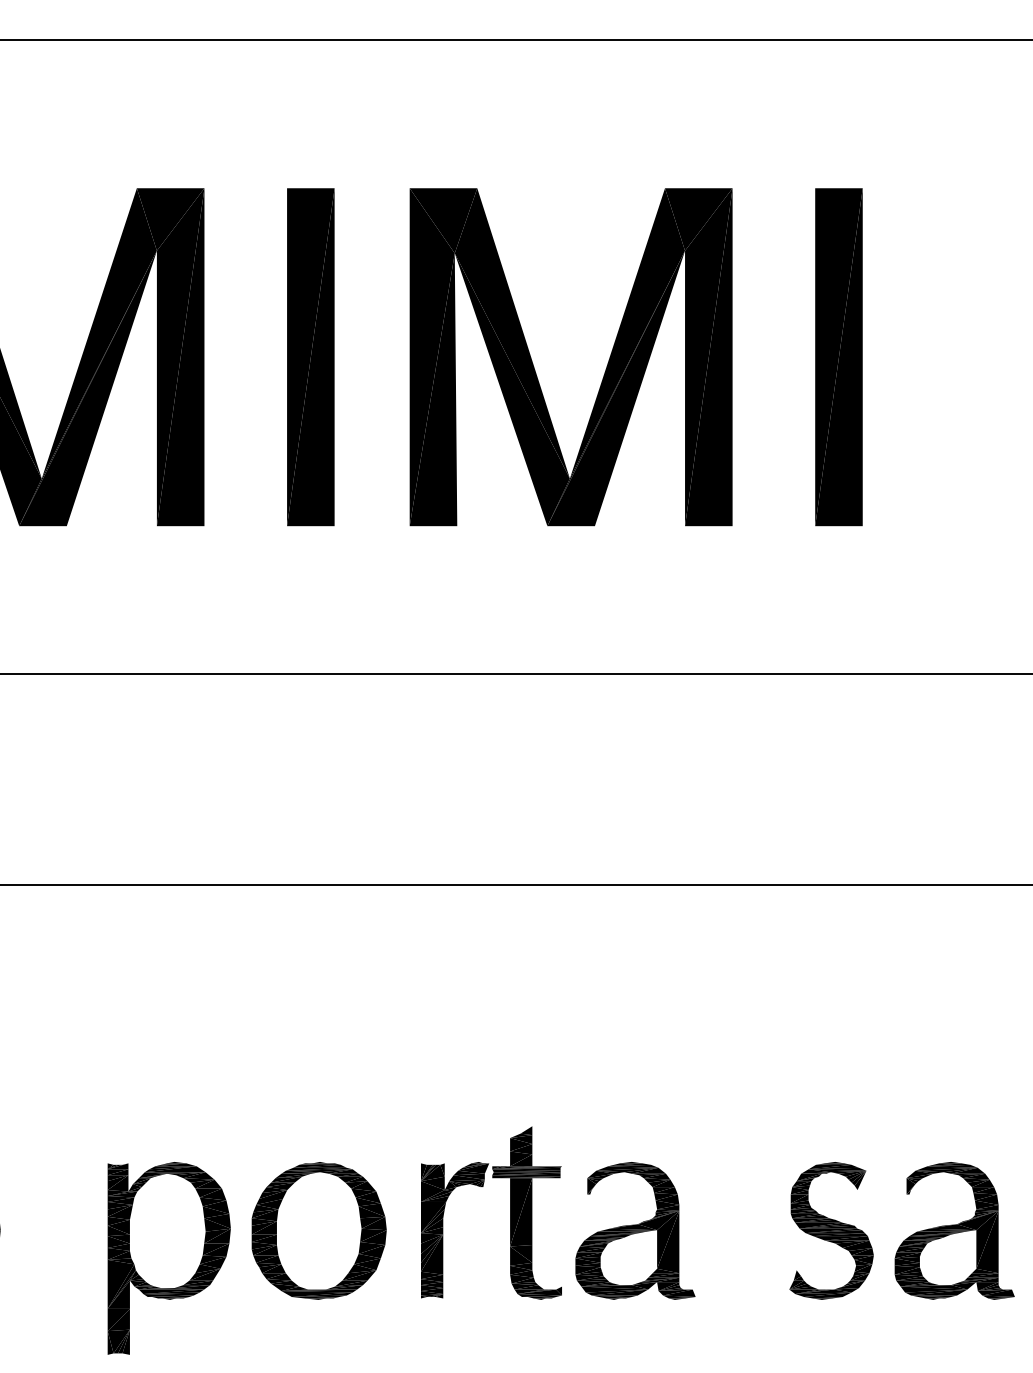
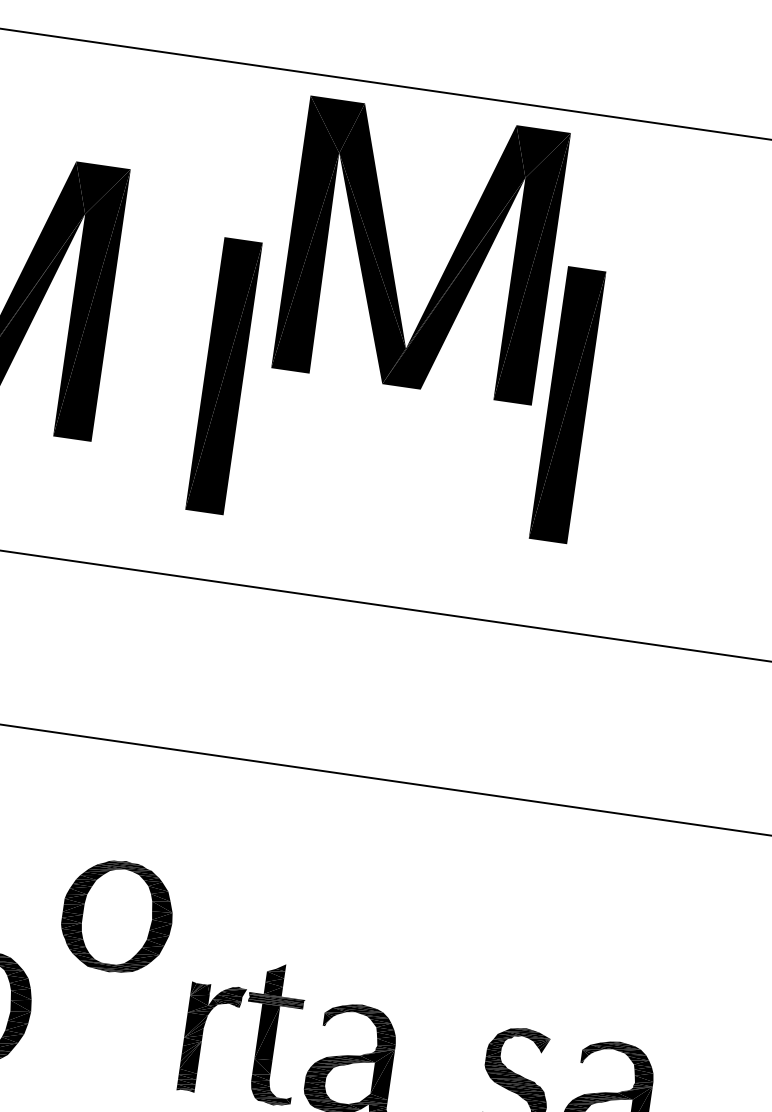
part: (310, 357) -> (223, 376), moved
part: (838, 357) -> (567, 405), moved
part: (605, 369) -> (447, 264), moved
part: (318, 1230) -> (117, 916), moved

